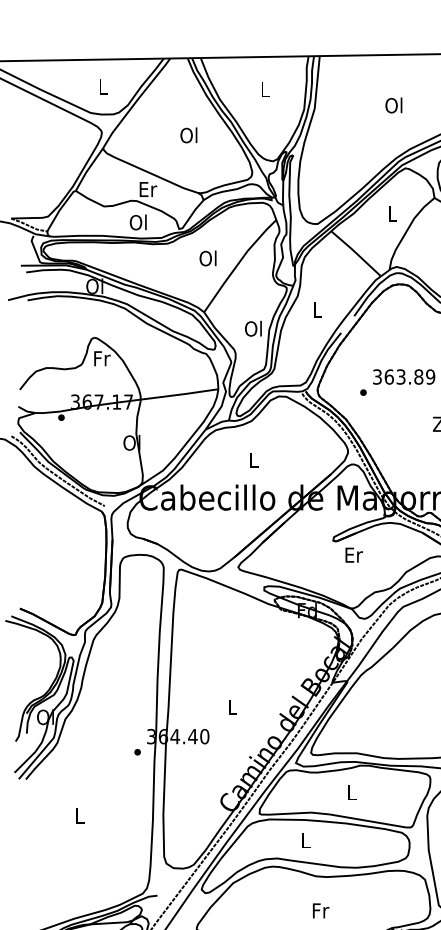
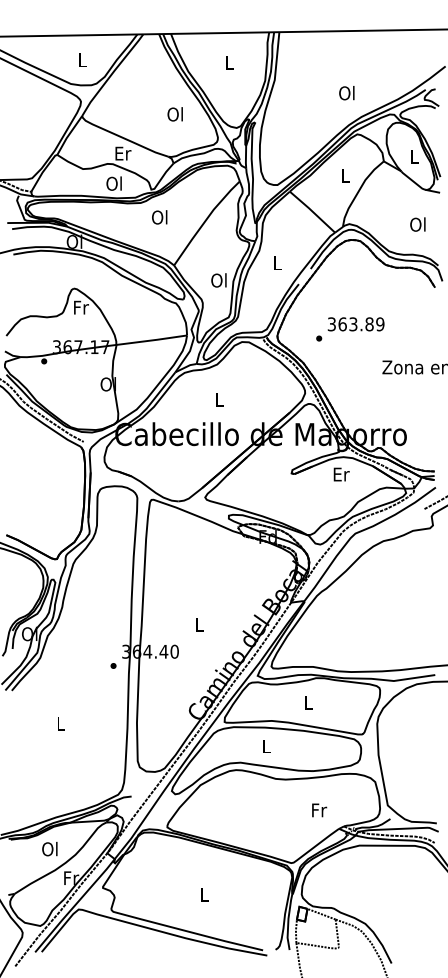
text: (393, 105) -> (346, 93), moved
text: (188, 135) -> (174, 114), moved
text: (207, 258) -> (159, 217), moved
text: (353, 555) -> (341, 474), moved
text: (321, 911) -> (319, 810), moved

